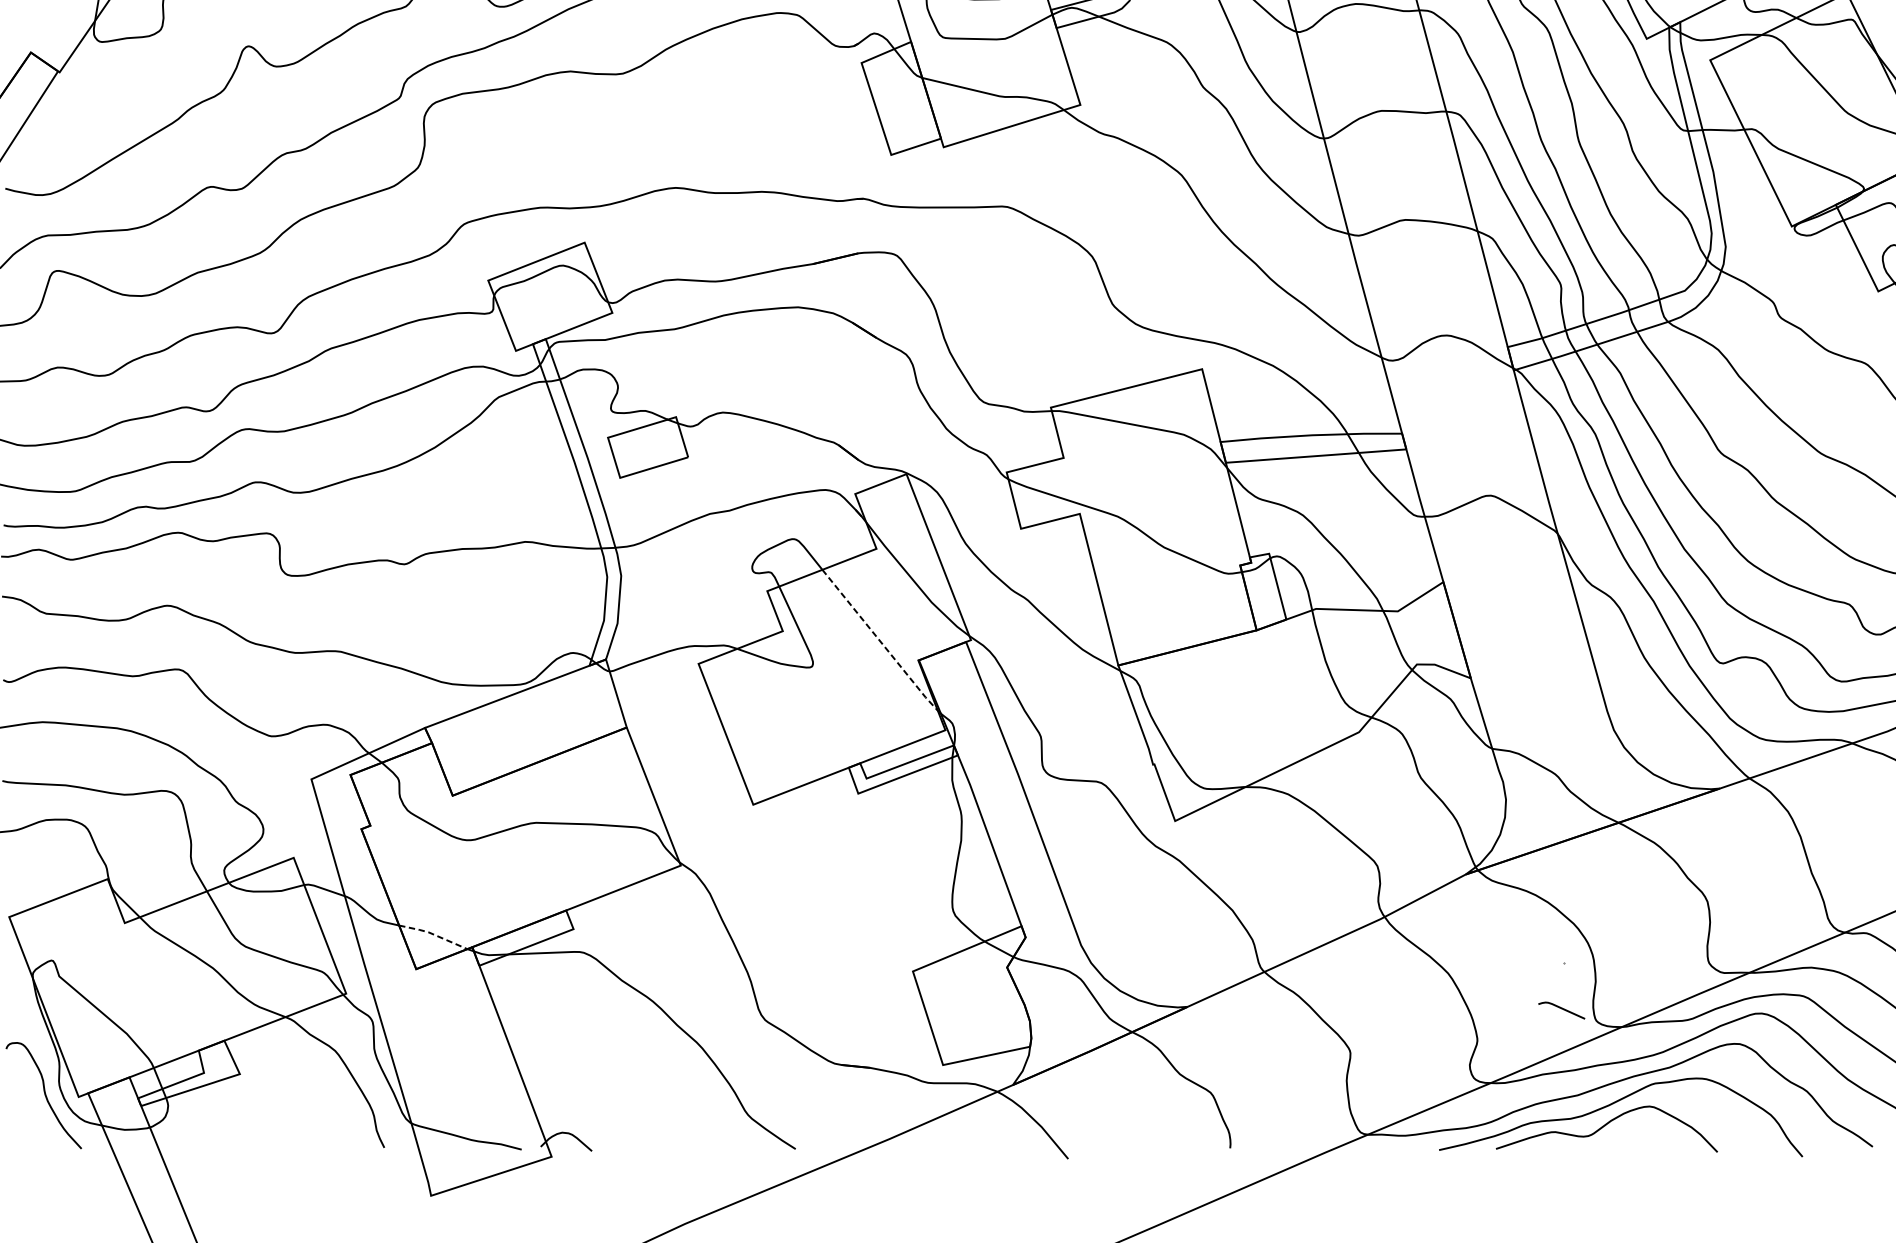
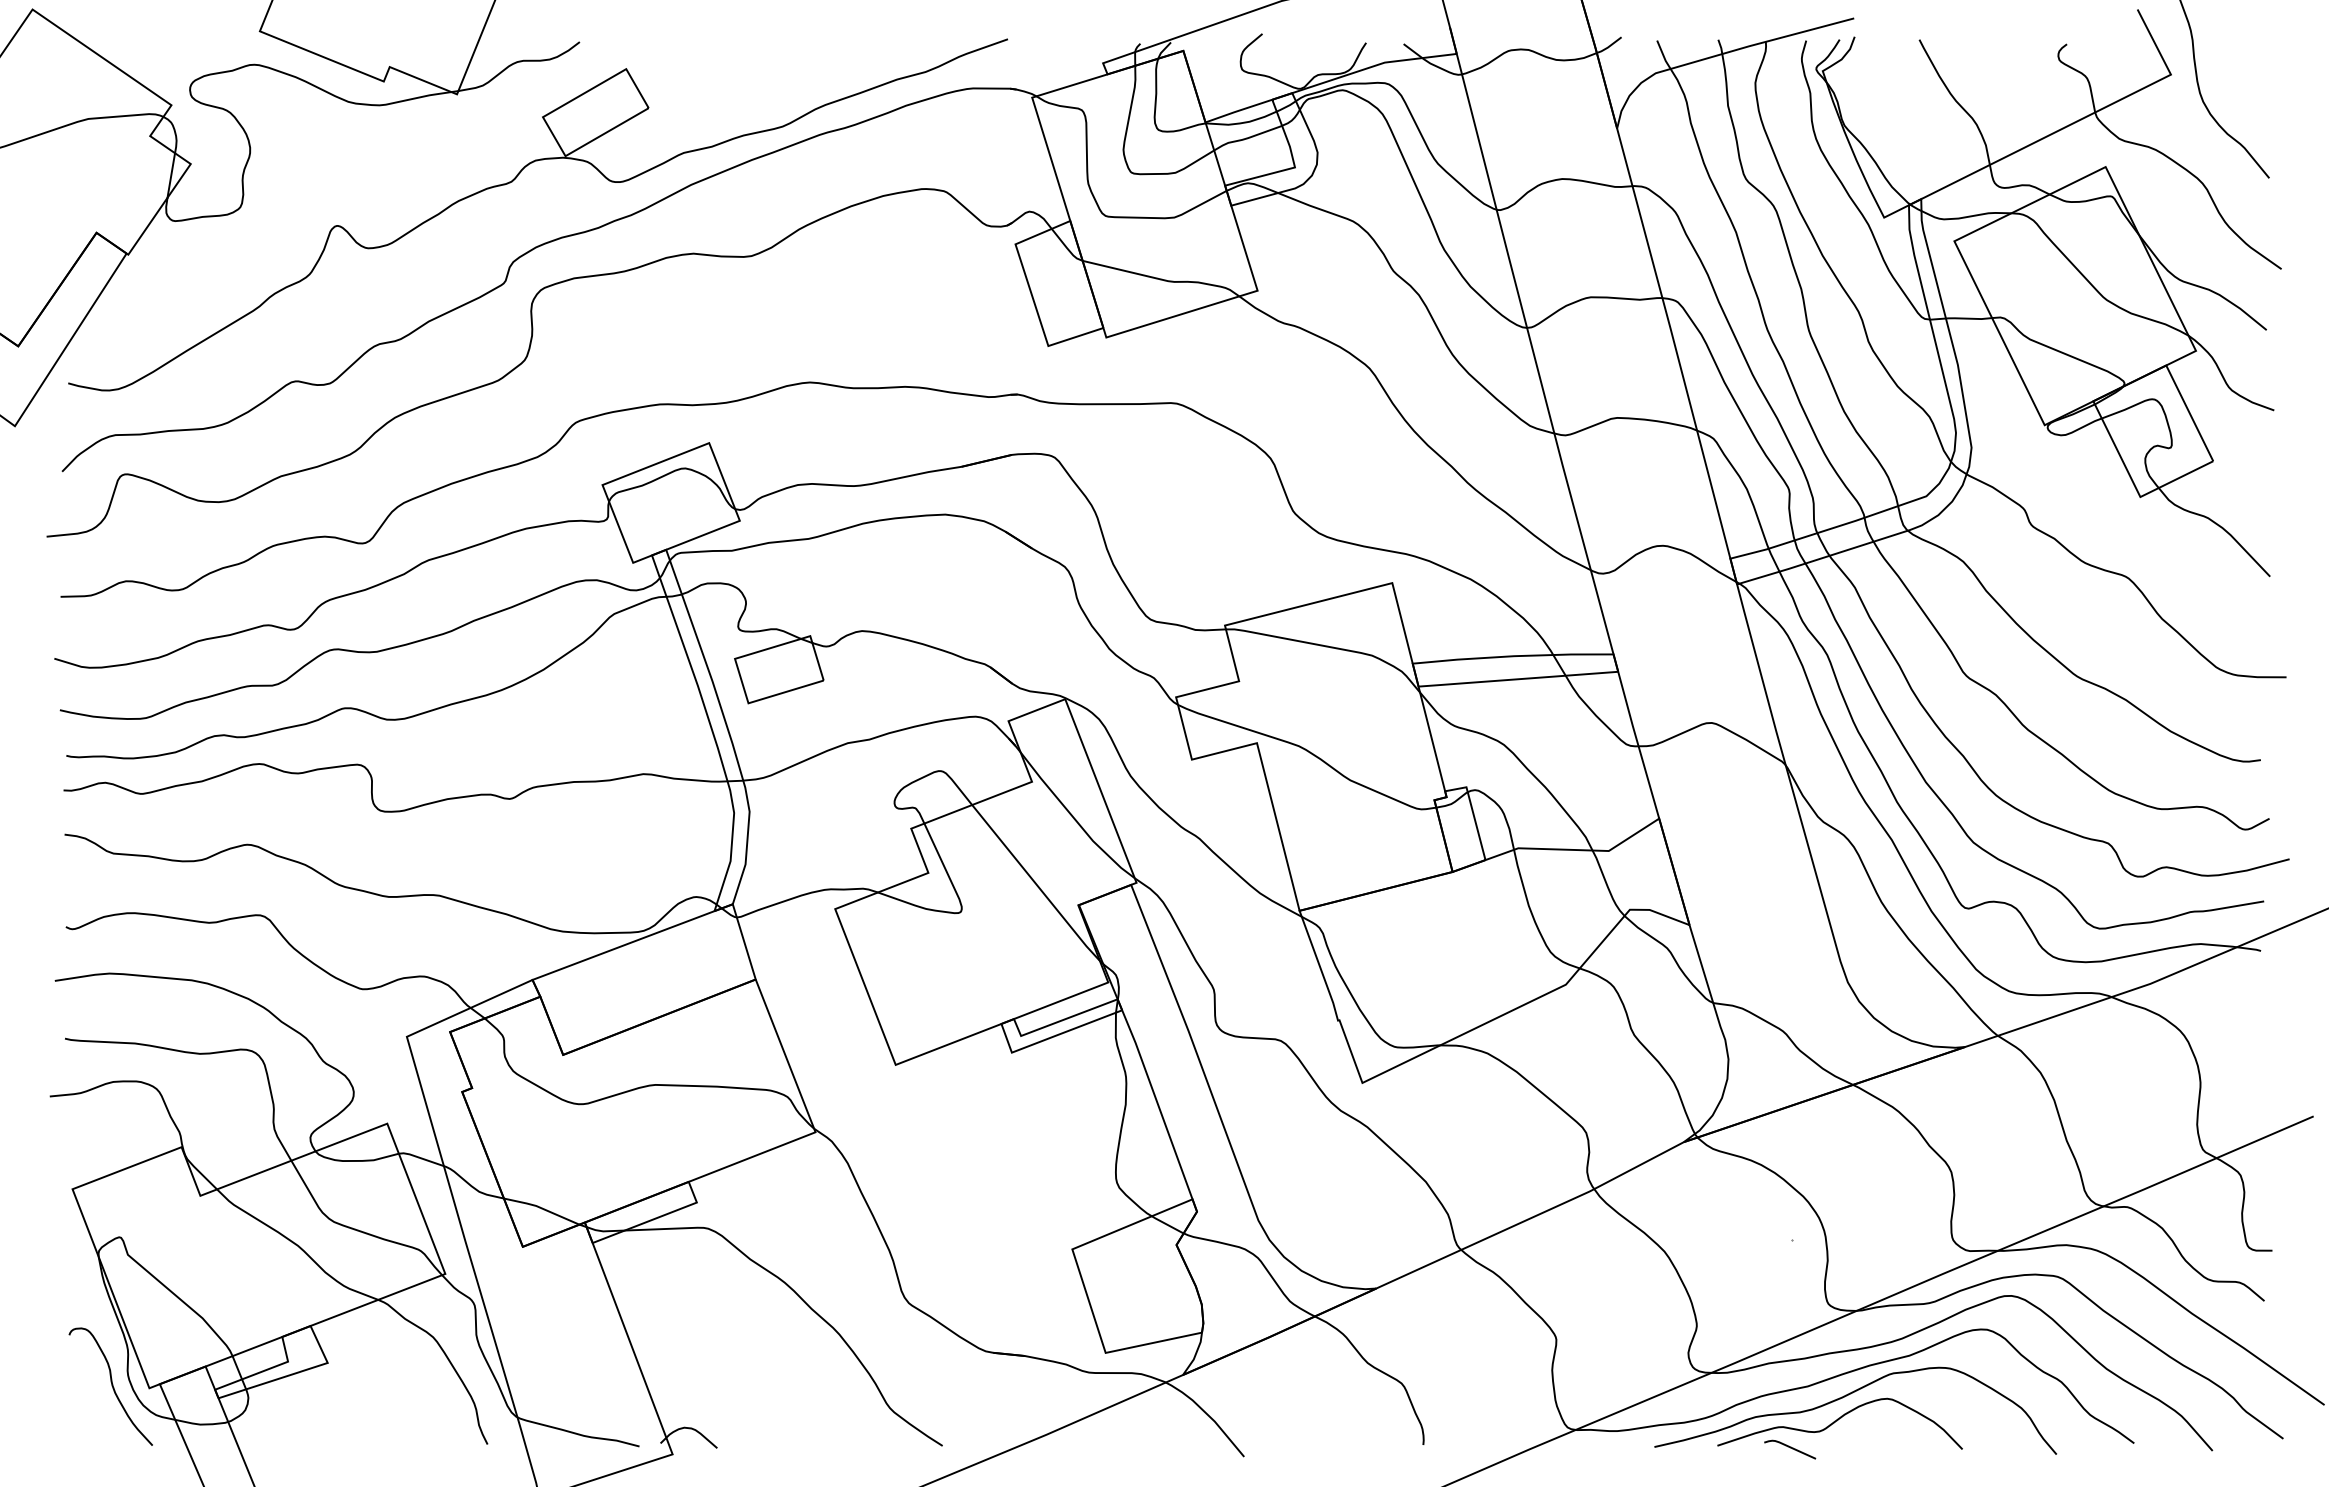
line: (880, 641) -> (1036, 884), dashed -> solid
line: (433, 934) -> (541, 1208), dashed -> solid
curve: (1562, 1009) -> (1790, 1448), moved

